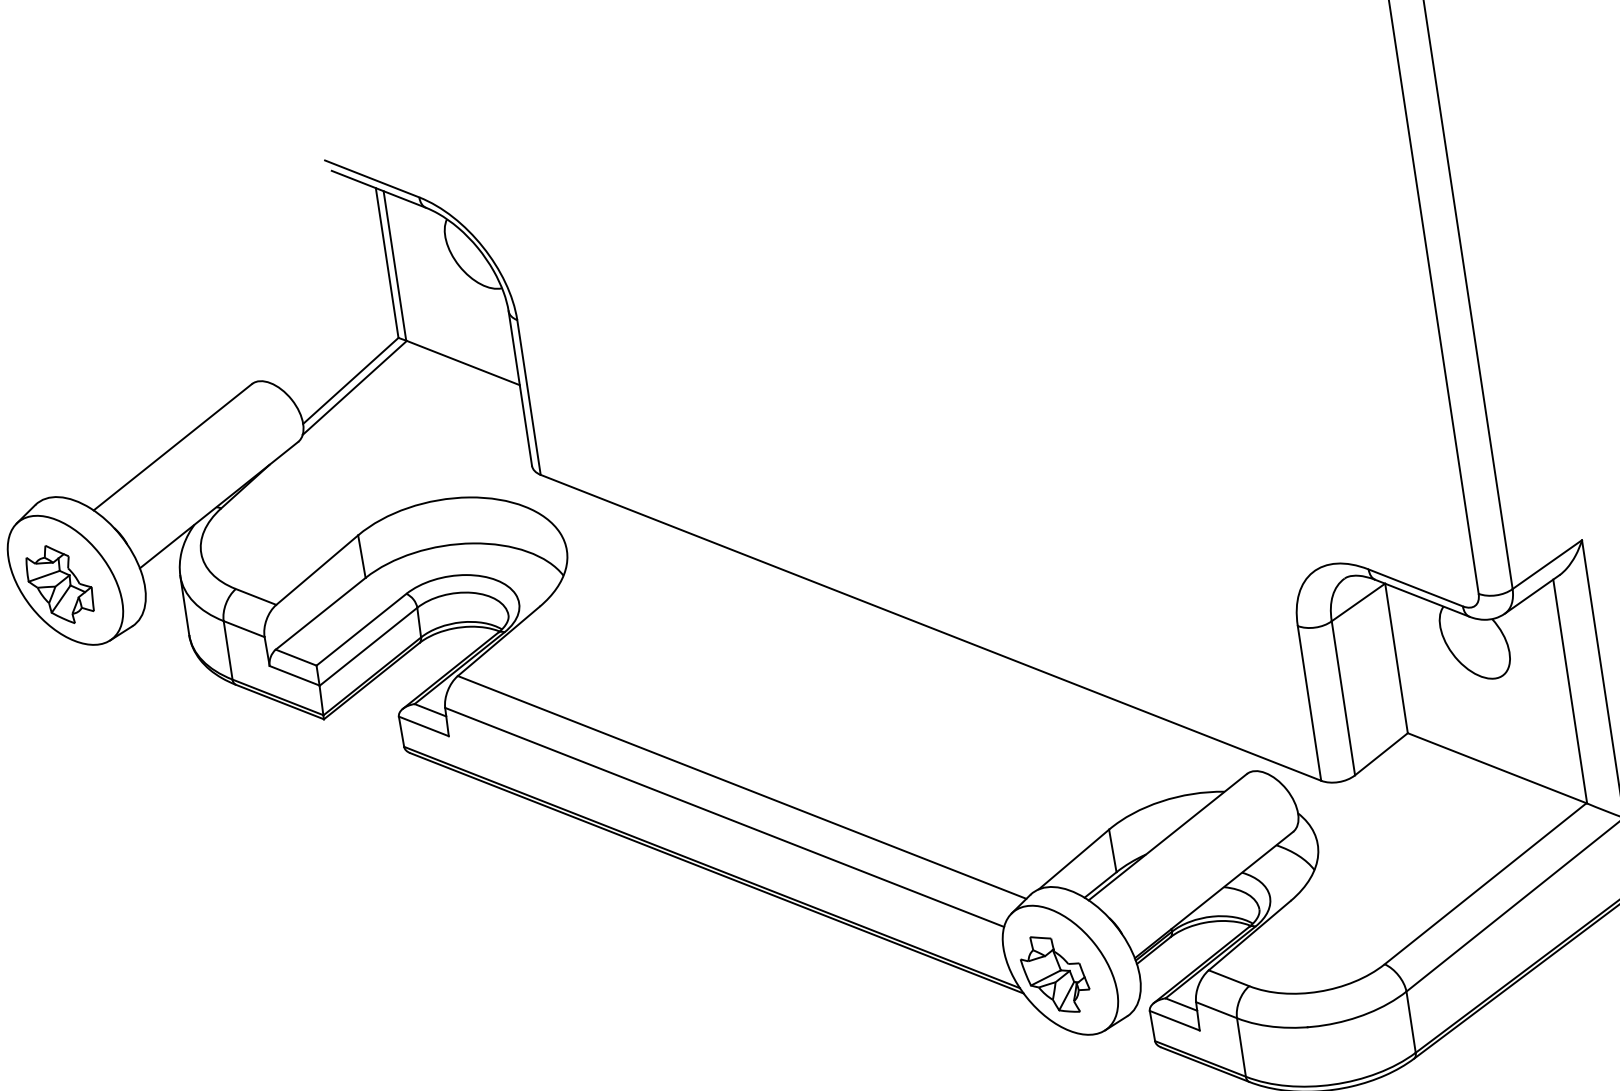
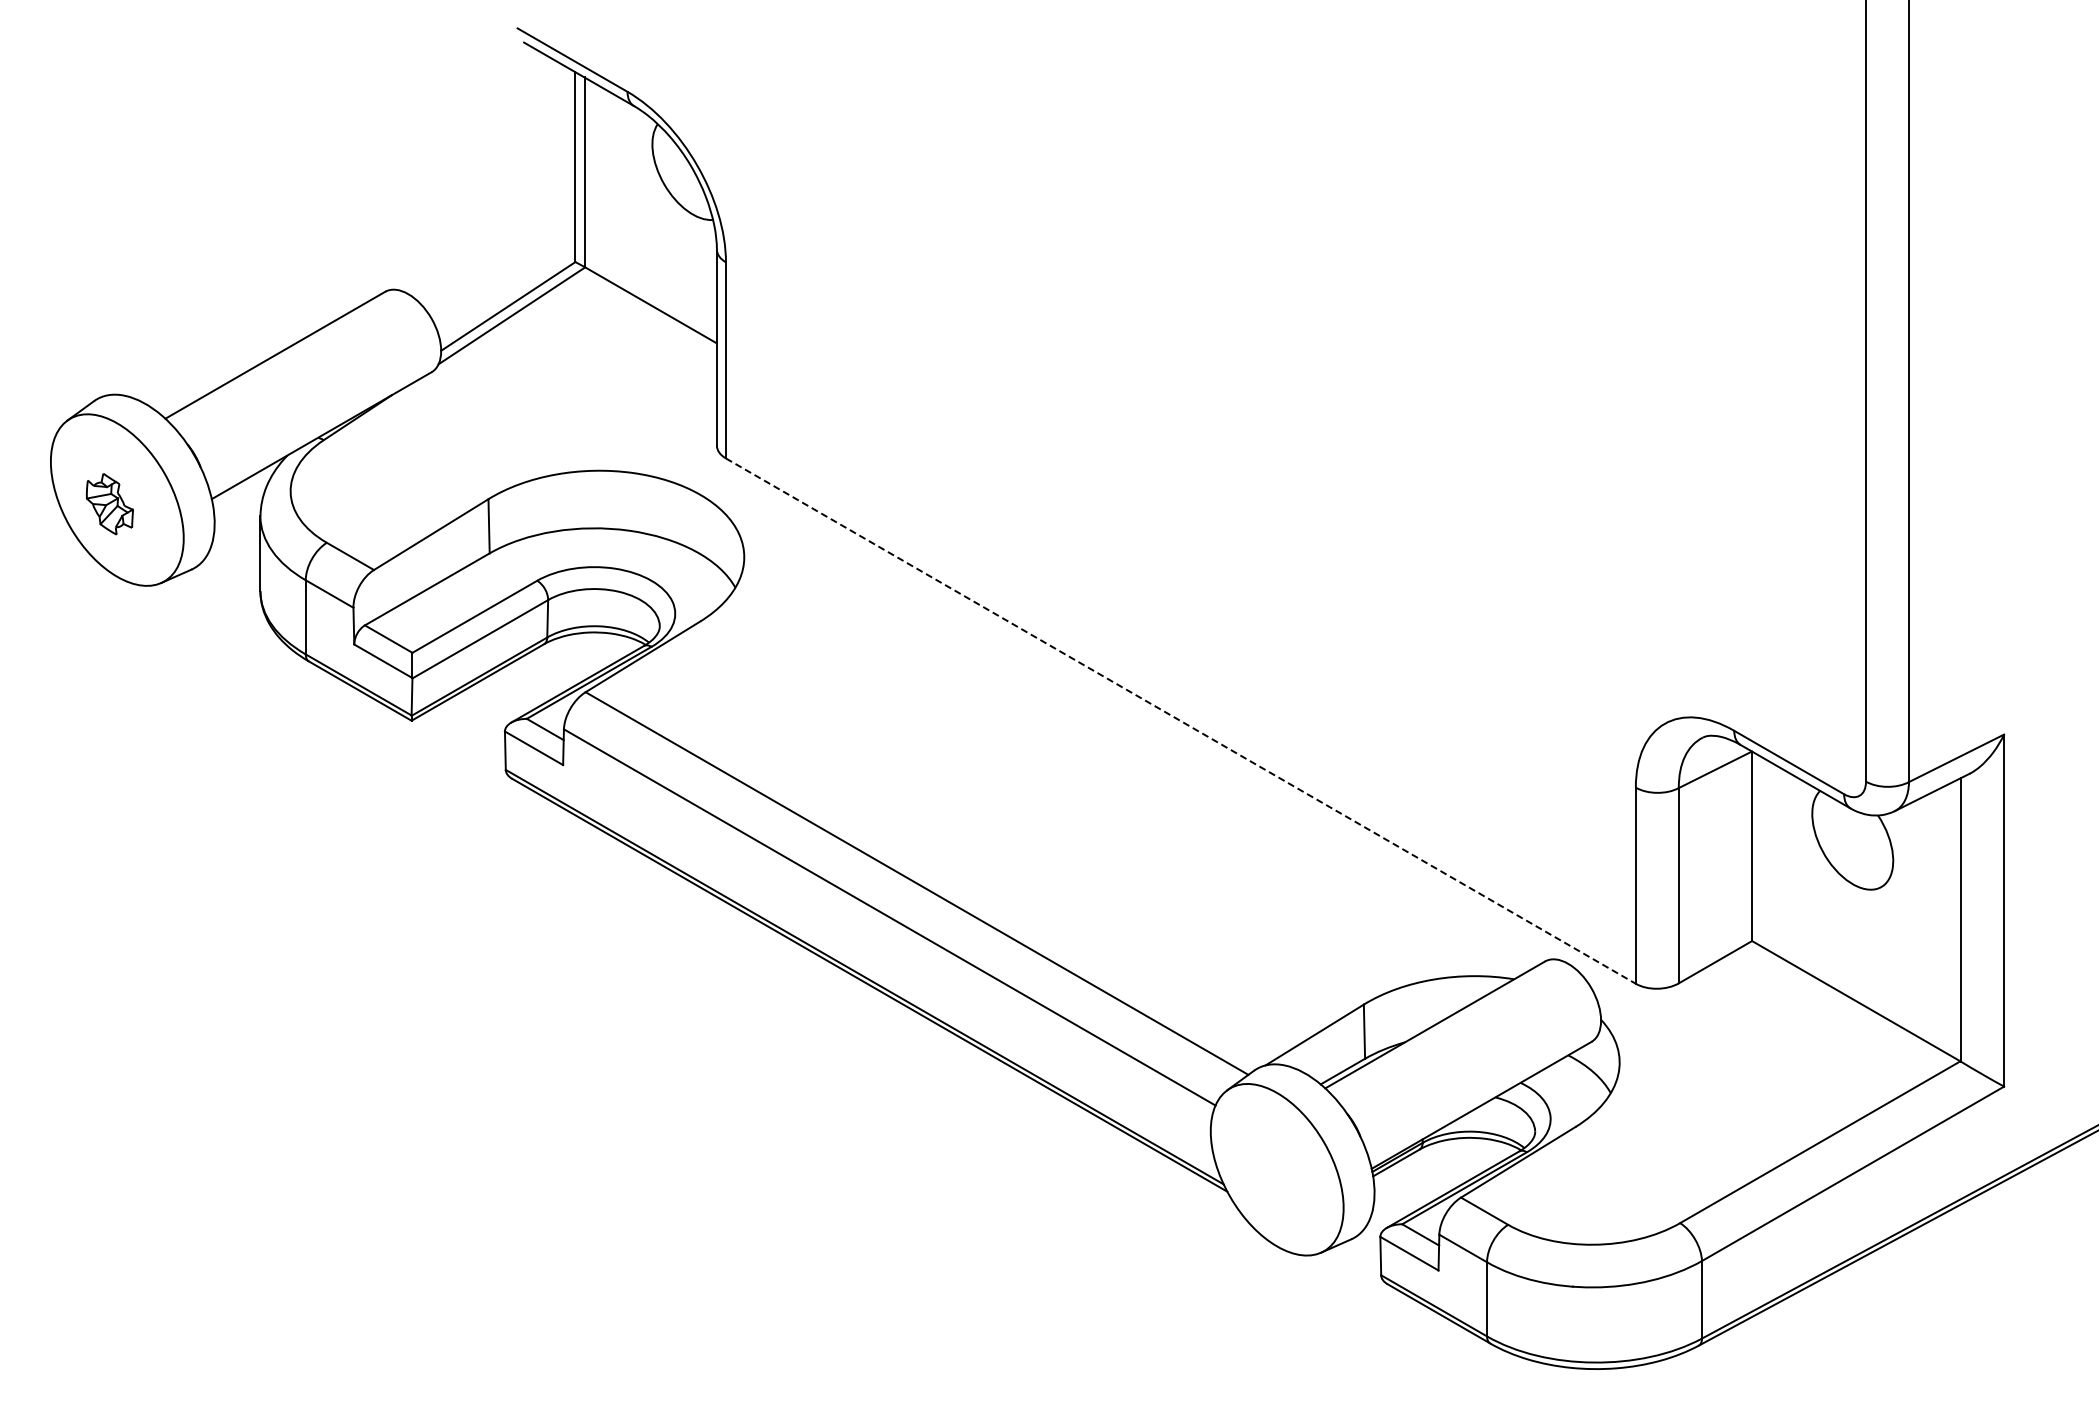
part: (59, 583) -> (109, 503), size x0.6
line: (931, 628) -> (1181, 721), solid -> dashed
part: (1054, 974) -> (1269, 1173), removed

